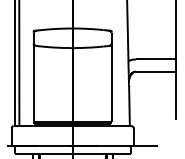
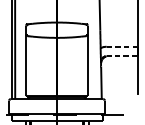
line: (155, 59) -> (121, 46), solid -> dashed
line: (155, 71) -> (121, 56), solid -> dashed

